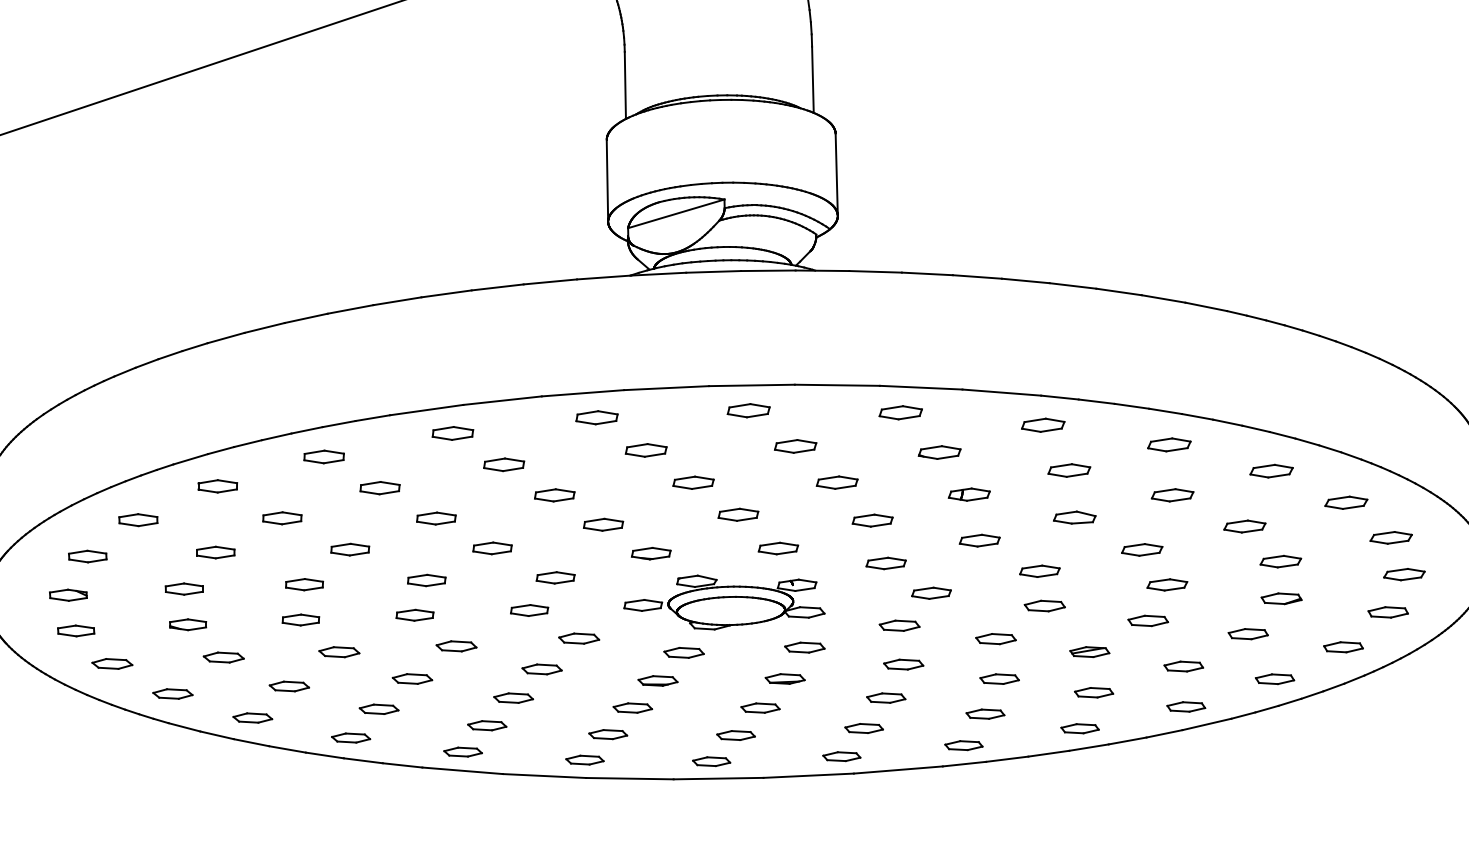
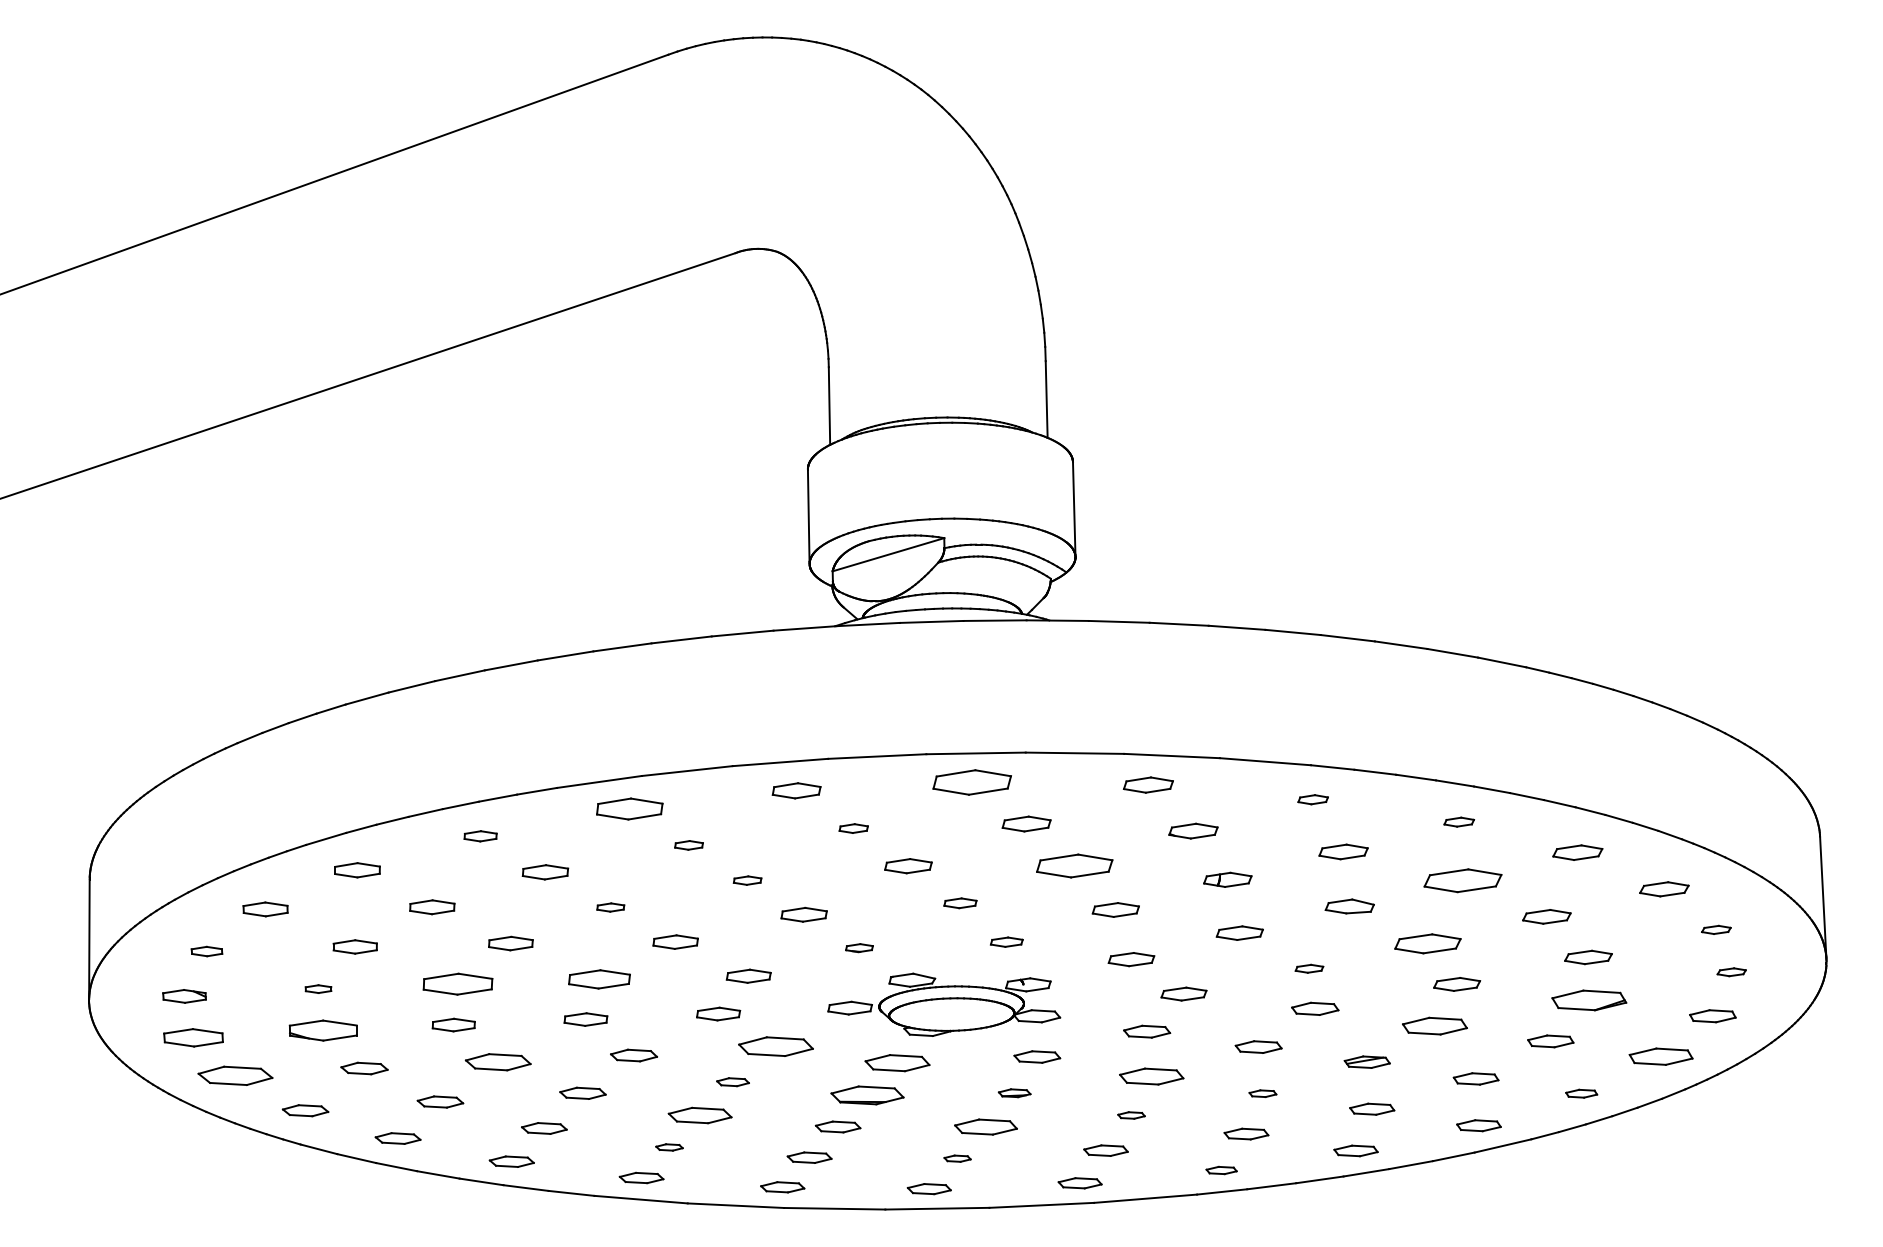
part: (748, 410) -> (972, 782), size x1.6
part: (1042, 425) -> (1312, 799), size x0.6
part: (452, 433) -> (629, 808), size x1.4
part: (1168, 444) -> (1458, 821), size x0.6
part: (646, 450) -> (853, 828), size x0.6
part: (323, 457) -> (480, 836), size x0.7
part: (503, 464) -> (688, 845), size x0.6
part: (836, 482) -> (1074, 865), size x1.6
part: (554, 495) -> (747, 880), size x0.6
part: (1172, 495) -> (1463, 880), size x1.6
part: (738, 515) -> (960, 903), size x0.7
part: (436, 518) -> (610, 907), size x0.6
part: (1391, 537) -> (1716, 929), size x0.6
part: (778, 547) -> (1006, 941), size x0.7
part: (1141, 549) -> (1427, 943), size x1.4
part: (651, 553) -> (859, 947), size x0.6
part: (87, 556) -> (206, 951), size x0.7
part: (1039, 571) -> (1309, 968), size x0.6
part: (1404, 573) -> (1731, 971), size x0.6
part: (426, 579) -> (599, 978), size x1.4
part: (304, 584) -> (457, 983), size x1.6
part: (184, 588) -> (318, 988), size x0.6
part: (1281, 598) -> (1589, 1000), size x1.6
part: (1147, 620) -> (1434, 1025), size x1.4
part: (187, 624) -> (322, 1030), size x1.6
part: (76, 630) -> (193, 1037), size x1.4
part: (578, 638) -> (775, 1046), size x1.6
part: (1343, 647) -> (1660, 1056), size x1.4
part: (339, 652) -> (498, 1062), size x1.4
part: (684, 652) -> (897, 1062), size x1.4
part: (112, 663) -> (235, 1075), size x1.6
part: (903, 664) -> (1151, 1076), size x1.4
part: (541, 668) -> (732, 1081), size x0.7
part: (785, 678) -> (1014, 1092), size x0.7
part: (999, 679) -> (1262, 1093), size x0.6
part: (1274, 679) -> (1581, 1093), size x0.7
part: (657, 680) -> (866, 1095), size x1.6
part: (513, 698) -> (699, 1115), size x1.4
part: (886, 698) -> (1131, 1115), size x0.6
part: (760, 707) -> (985, 1126), size x1.4
part: (487, 725) -> (669, 1147), size x0.6
part: (735, 735) -> (957, 1158), size x0.6
part: (963, 745) -> (1221, 1170), size x0.7

